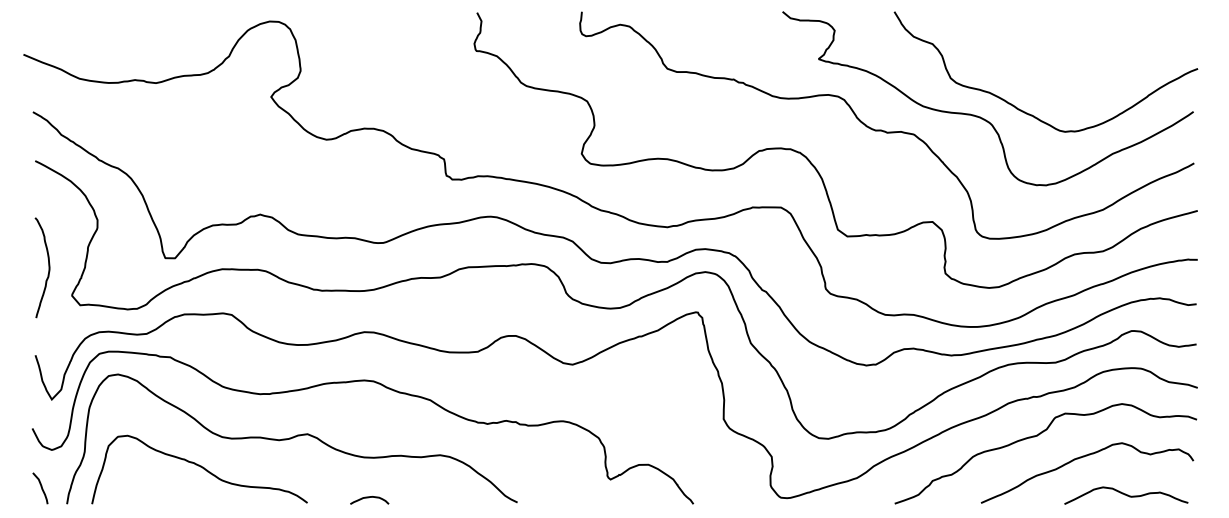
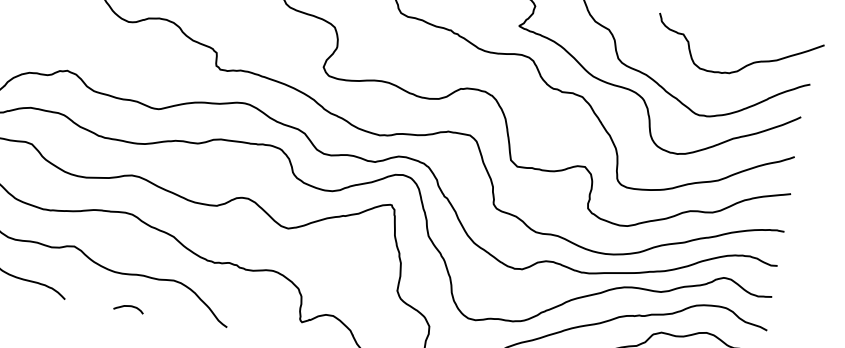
curve: (1111, 59) -> (744, 65), added
curve: (368, 498) -> (128, 307), moved

